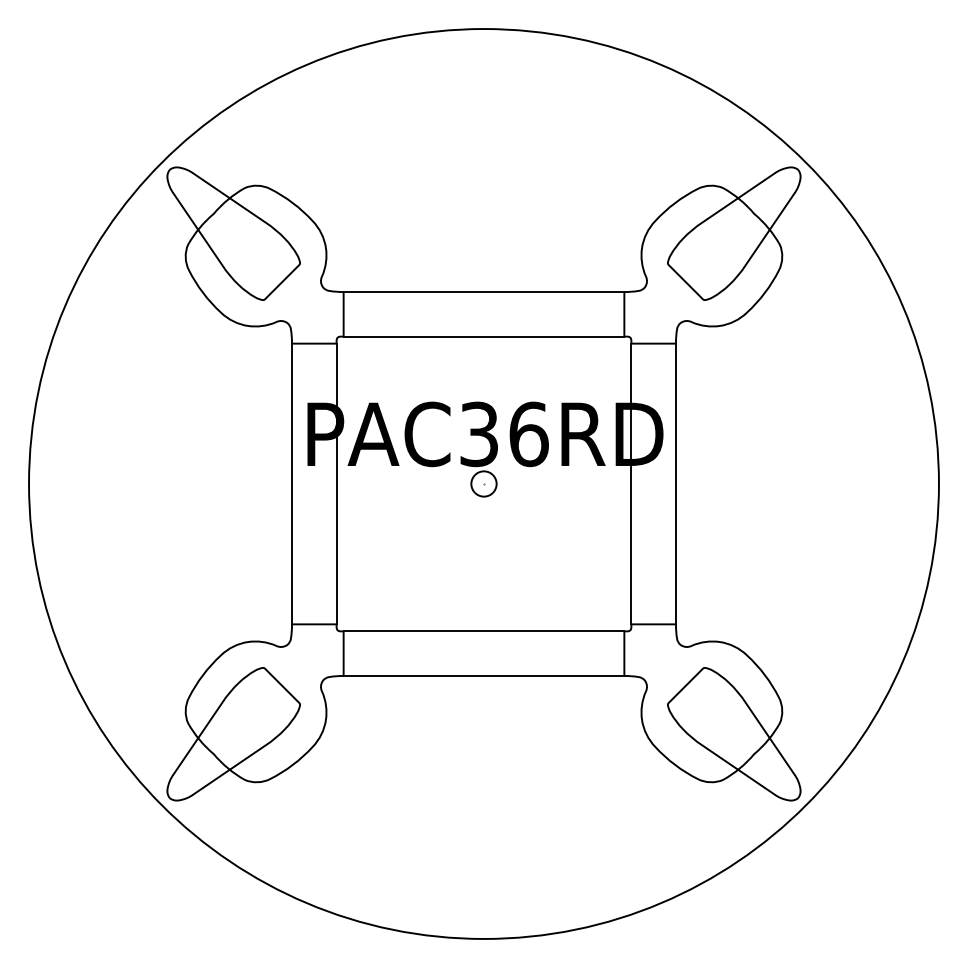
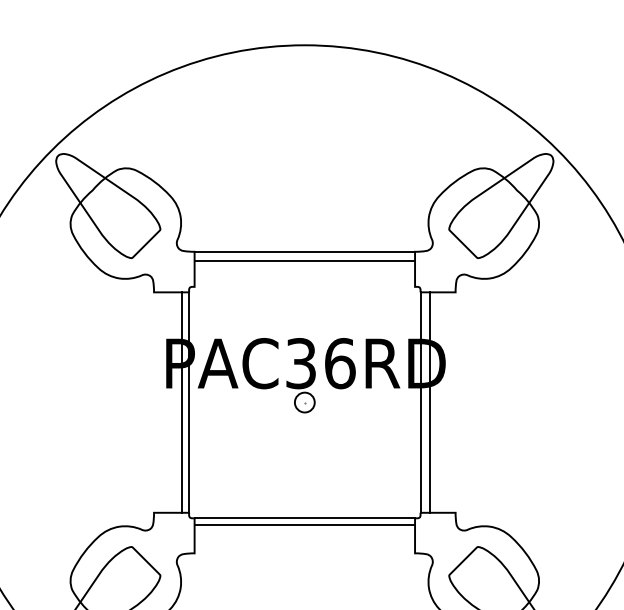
line: (483, 336) -> (304, 260), moved
line: (291, 483) -> (181, 402), moved
line: (676, 483) -> (430, 402), moved
line: (483, 676) -> (304, 525), moved

